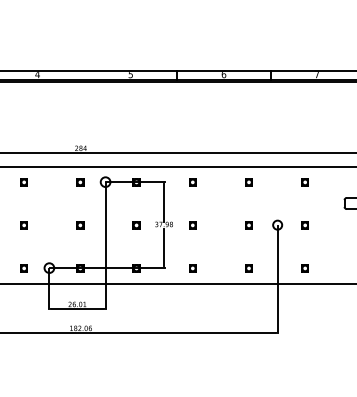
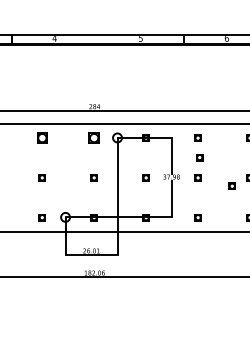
part: (23, 182) -> (41, 138), size x1.6
part: (80, 182) -> (94, 138), size x1.6
part: (194, 203) -> (199, 157), added
part: (229, 234) -> (232, 186), added

